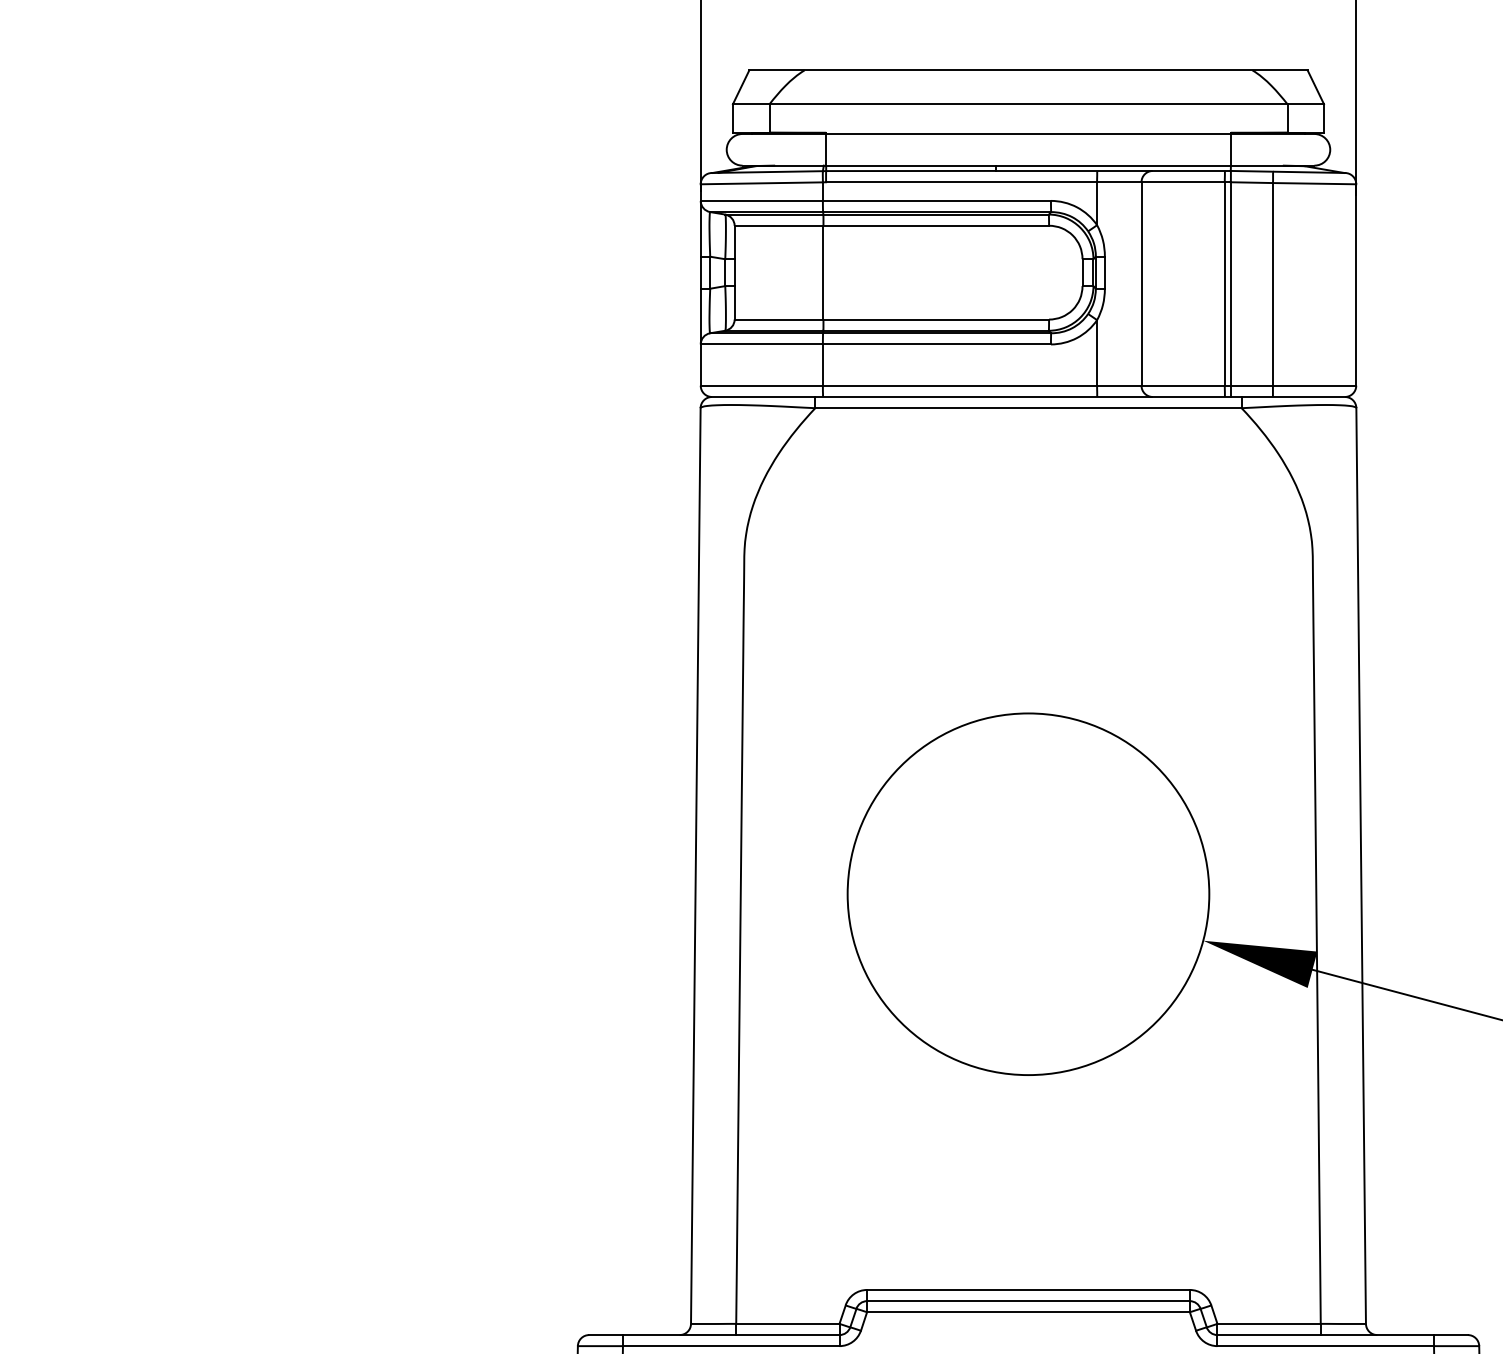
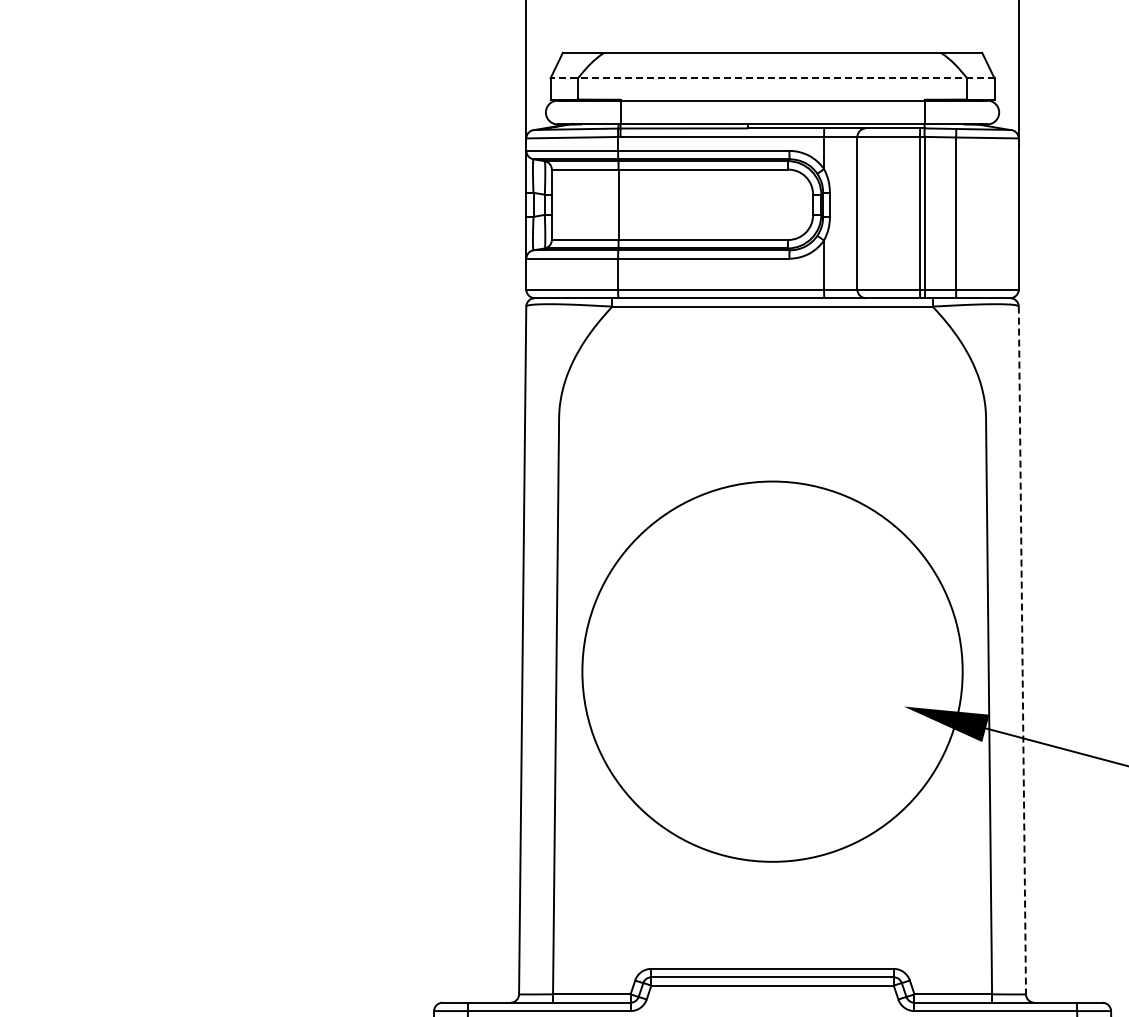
line: (1028, 104) -> (772, 78), solid -> dashed
line: (1361, 866) -> (1022, 650), solid -> dashed
circle: (1028, 894) -> (772, 671), size x1.4

